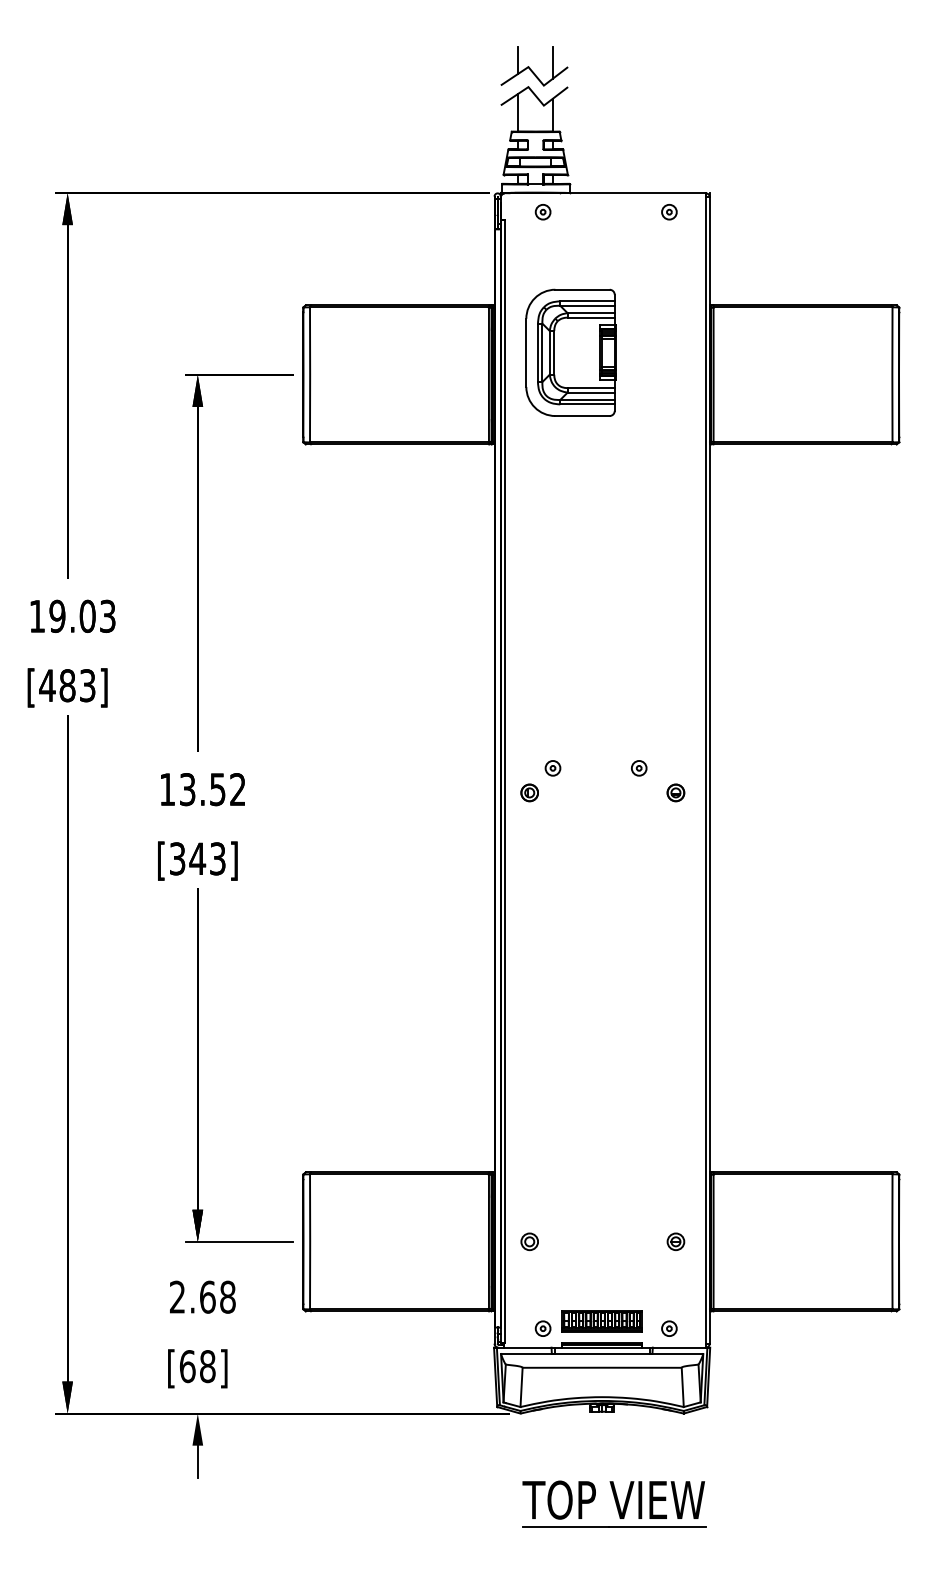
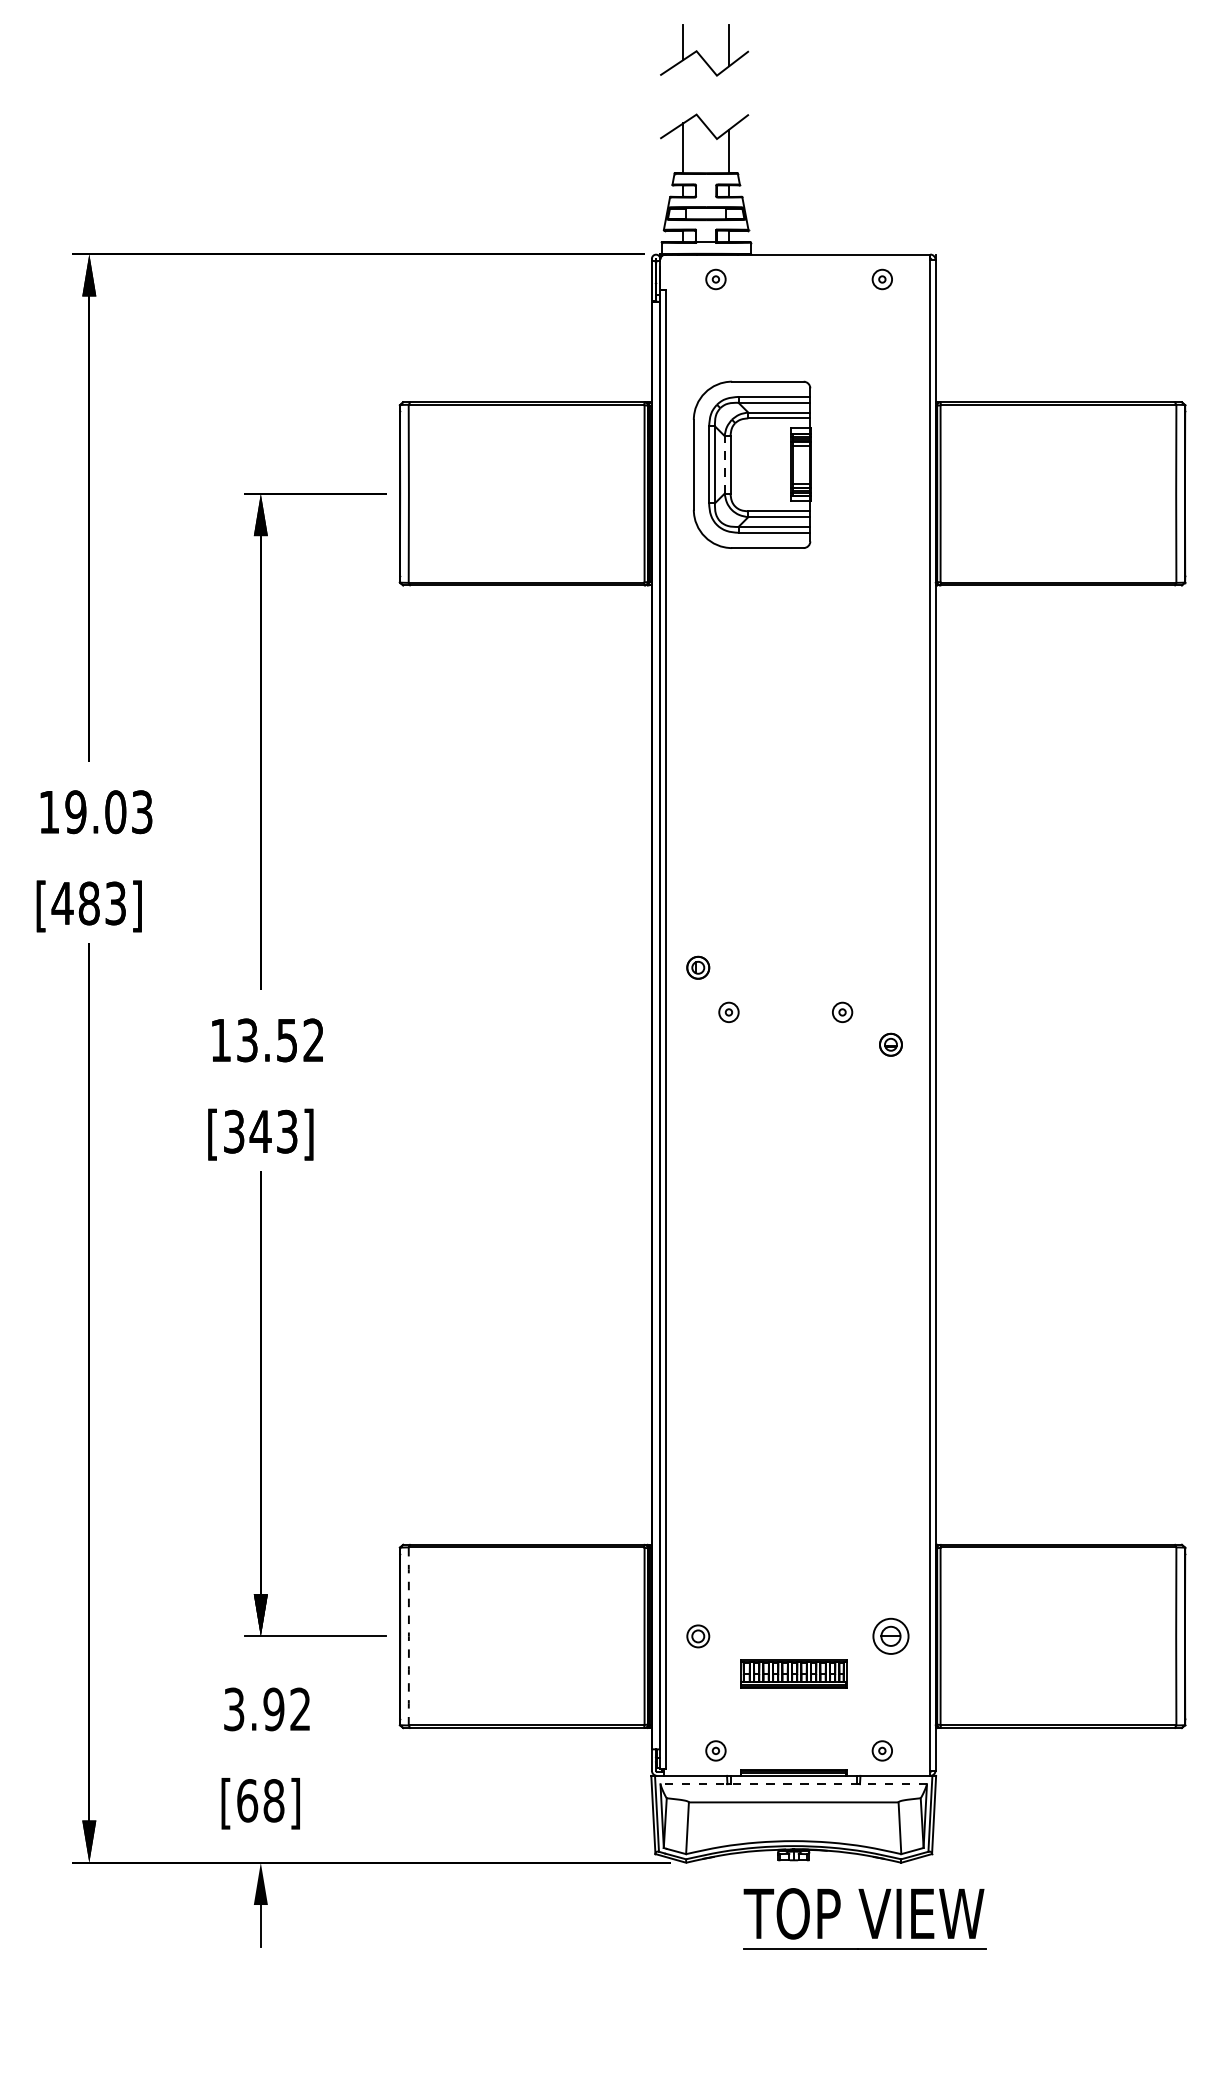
part: (534, 66) -> (704, 50), moved
line: (549, 352) -> (724, 464), solid -> dashed
part: (529, 792) -> (698, 967), moved
arc: (309, 1241) -> (408, 1636), solid -> dashed
part: (675, 1241) -> (890, 1636), size x1.6
text: (202, 1297) -> (267, 1709), 2.68 -> 3.92
part: (601, 1320) -> (793, 1673), moved
line: (601, 1354) -> (793, 1784), solid -> dashed
part: (614, 1503) -> (864, 1918), moved

